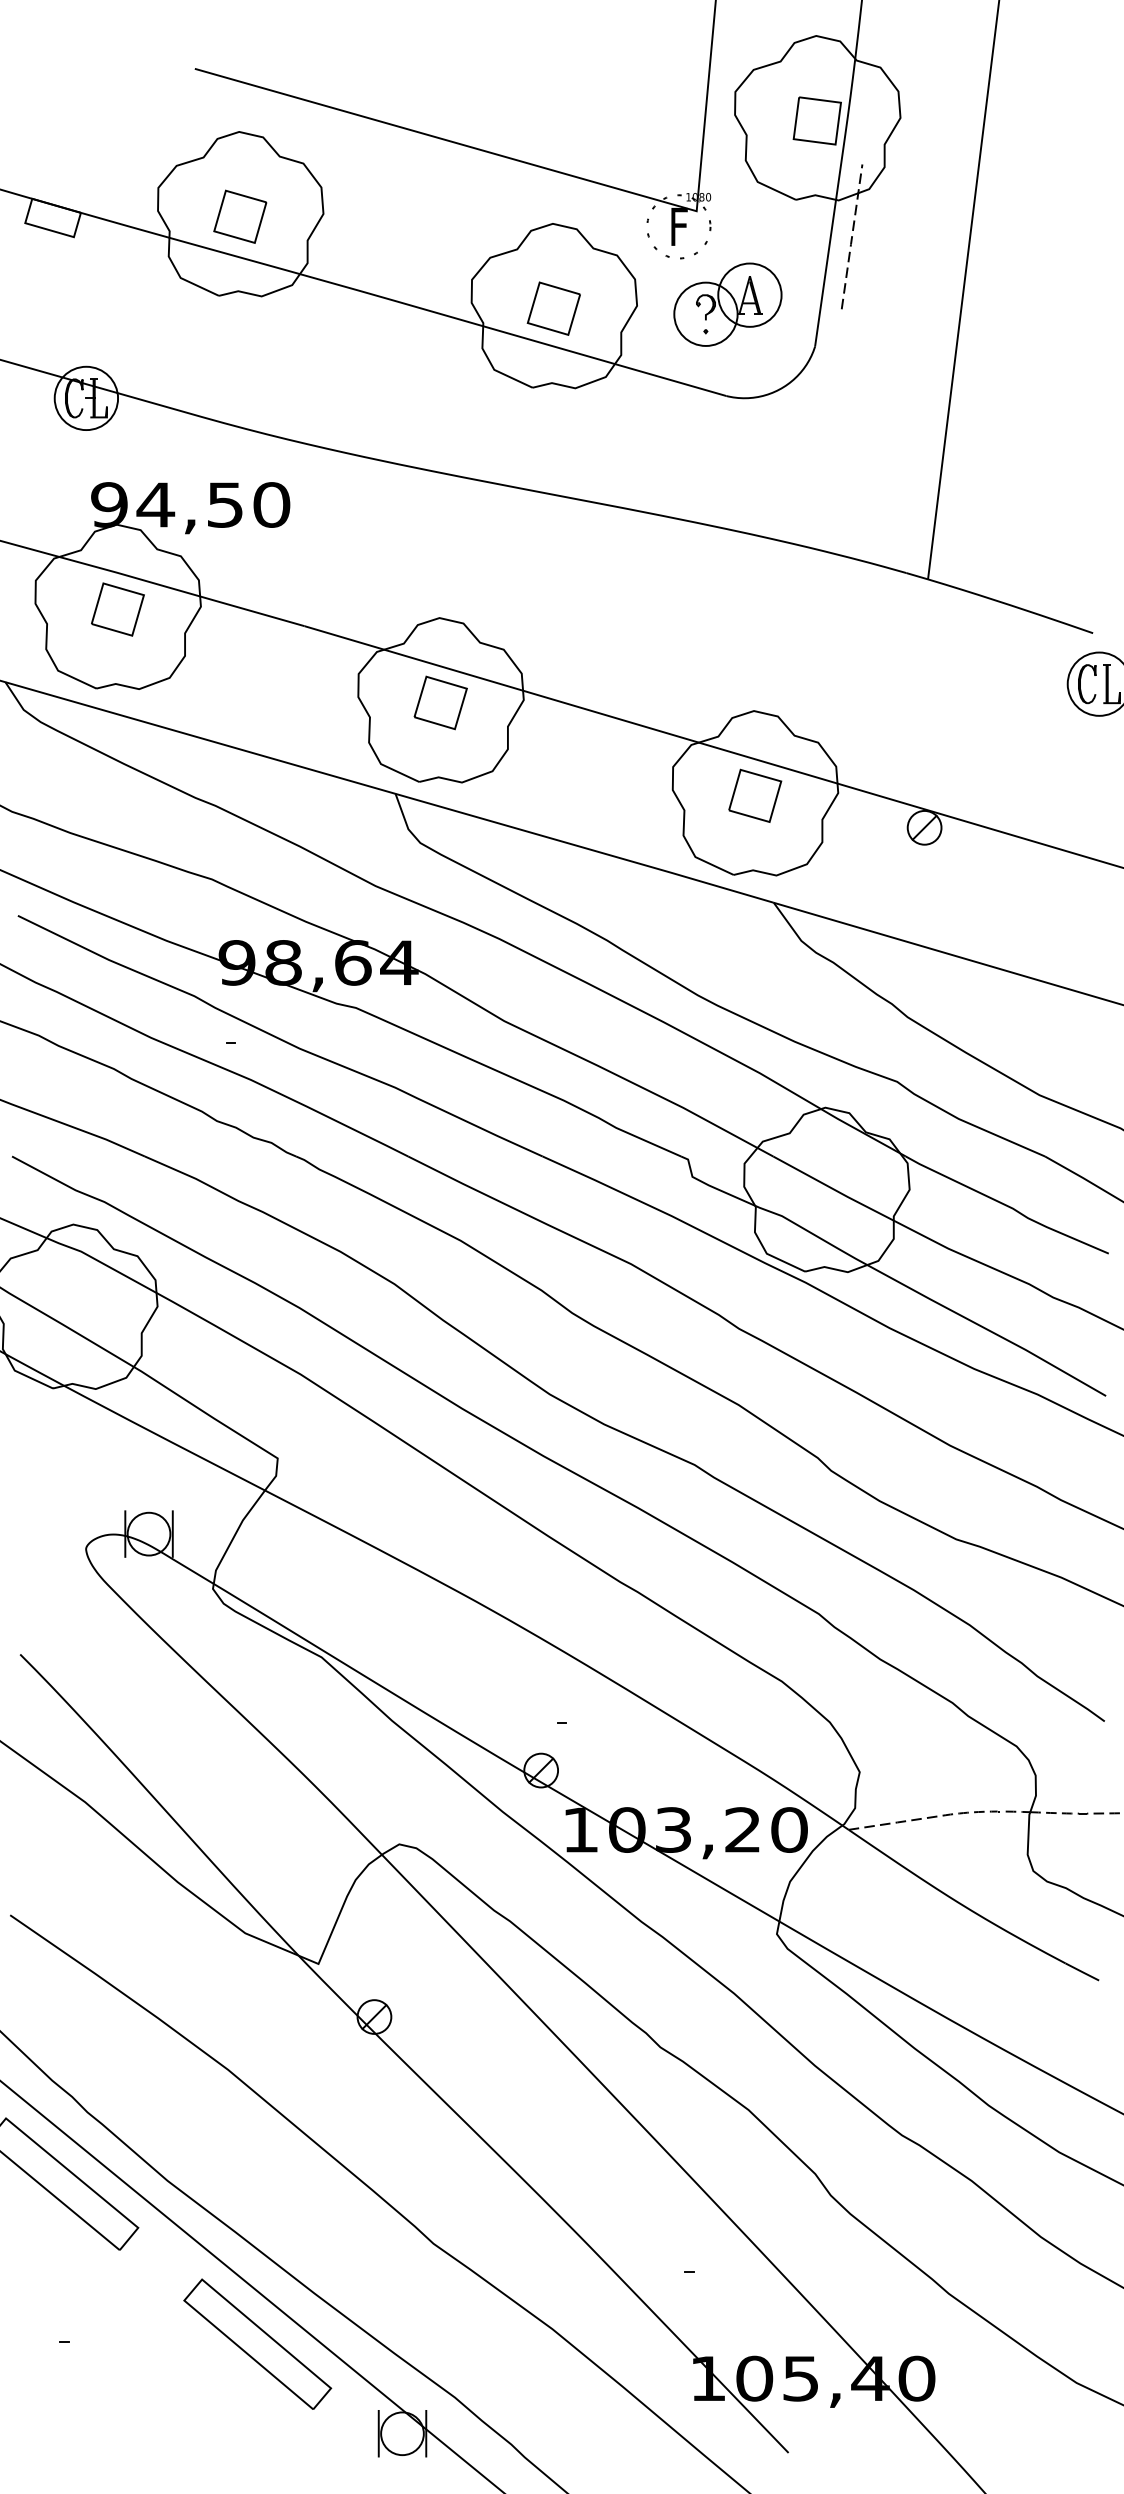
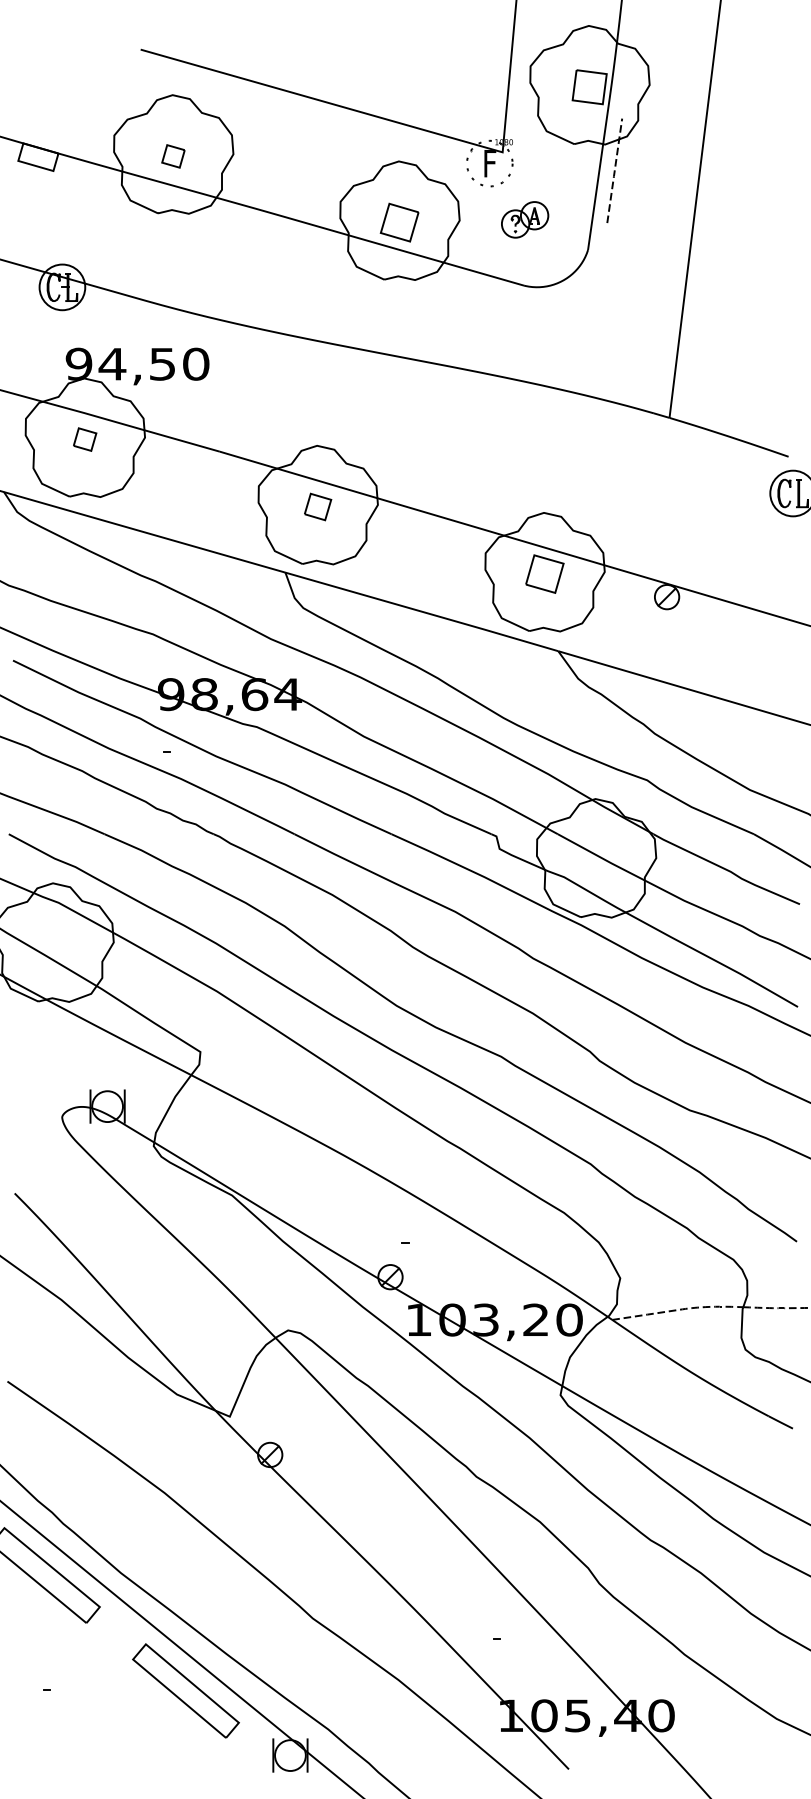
part: (240, 216) -> (173, 156), size x0.6
part: (726, 304) -> (524, 219), size x0.6
part: (116, 609) -> (84, 439), size x0.6
part: (440, 702) -> (317, 506), size x0.7

